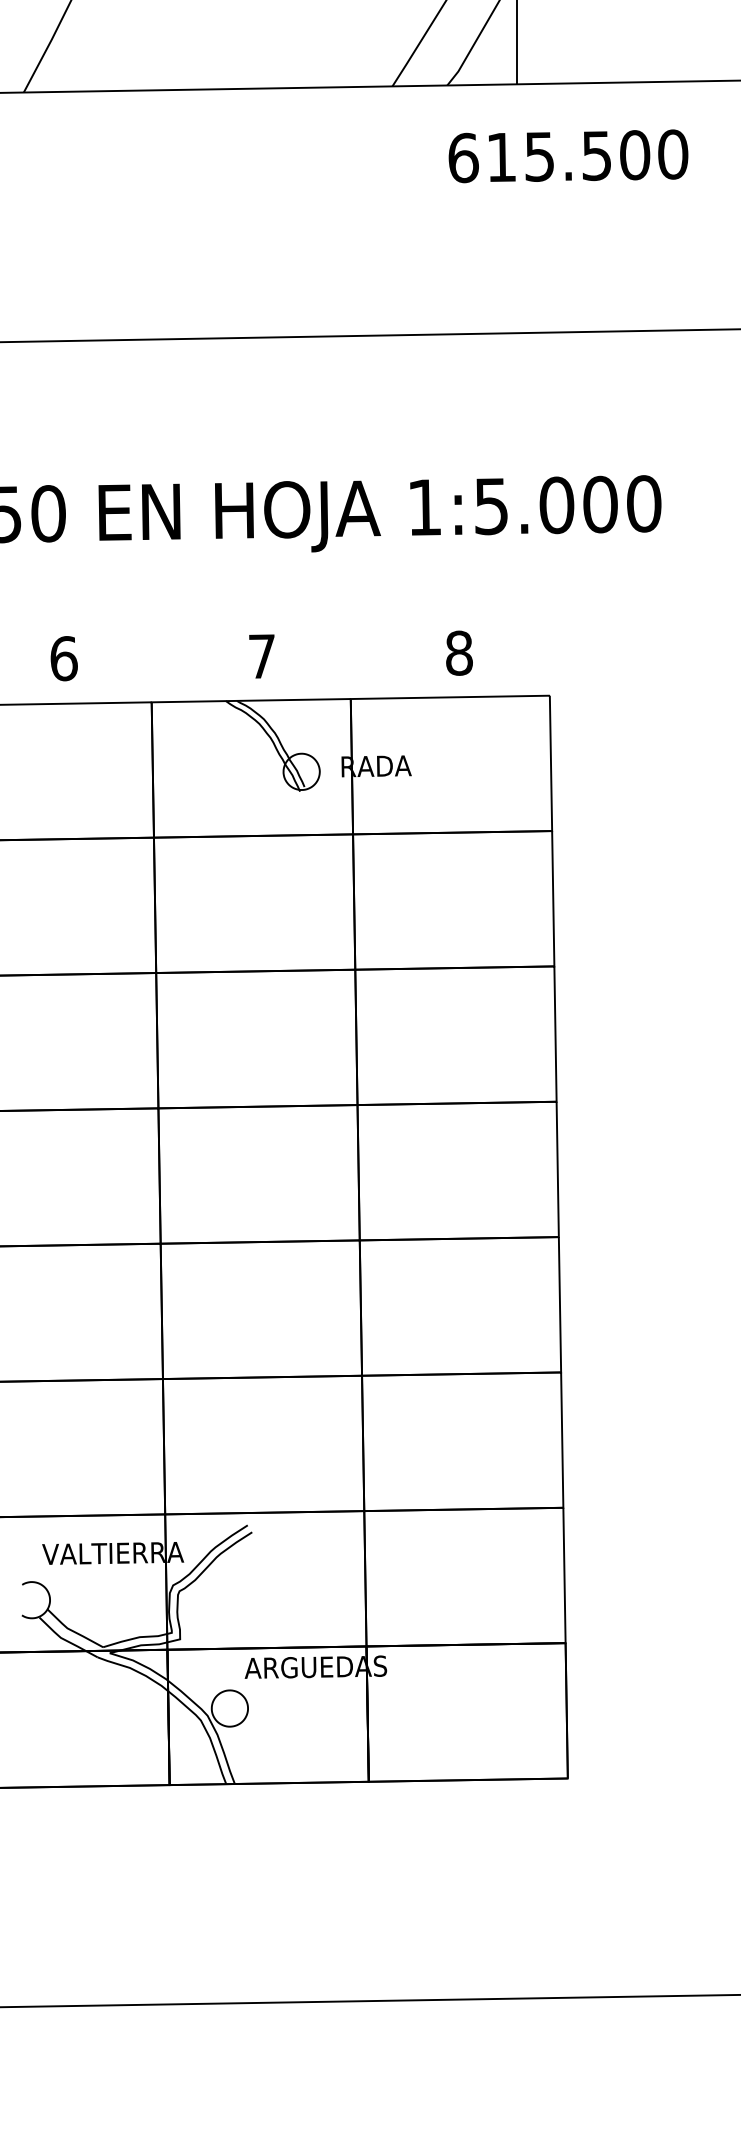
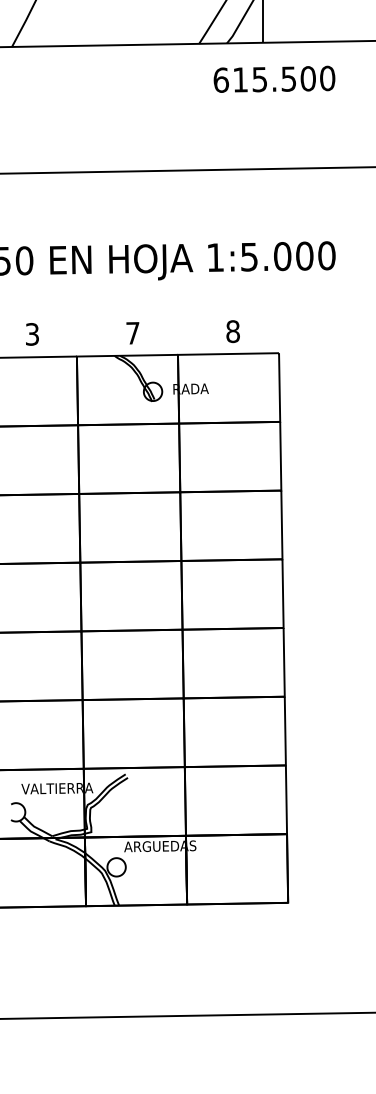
text: (568, 154) -> (274, 78), moved
text: (64, 658) -> (32, 334), 6 -> 3

